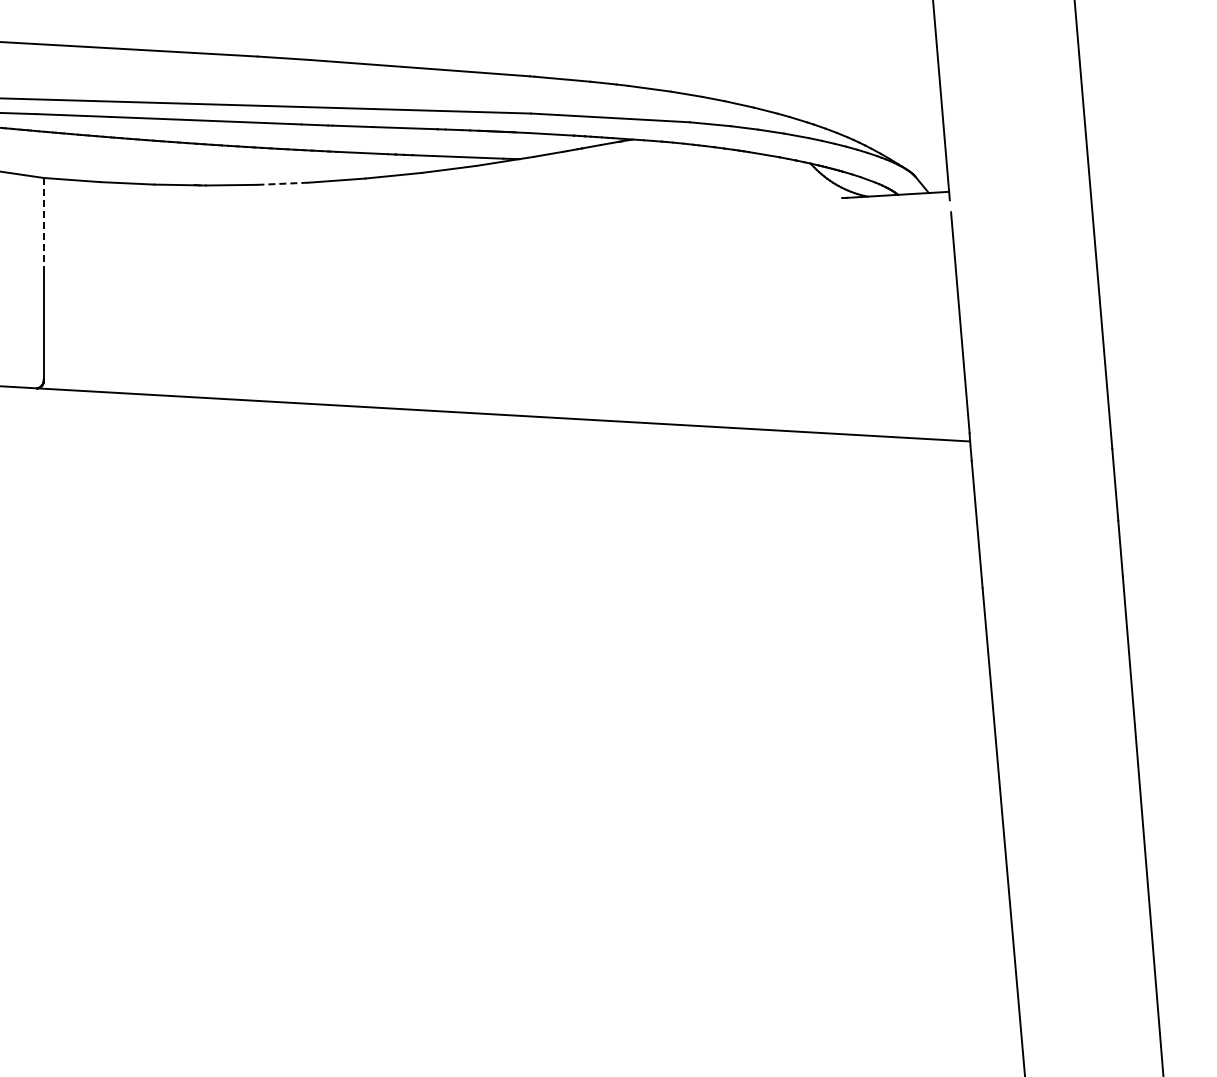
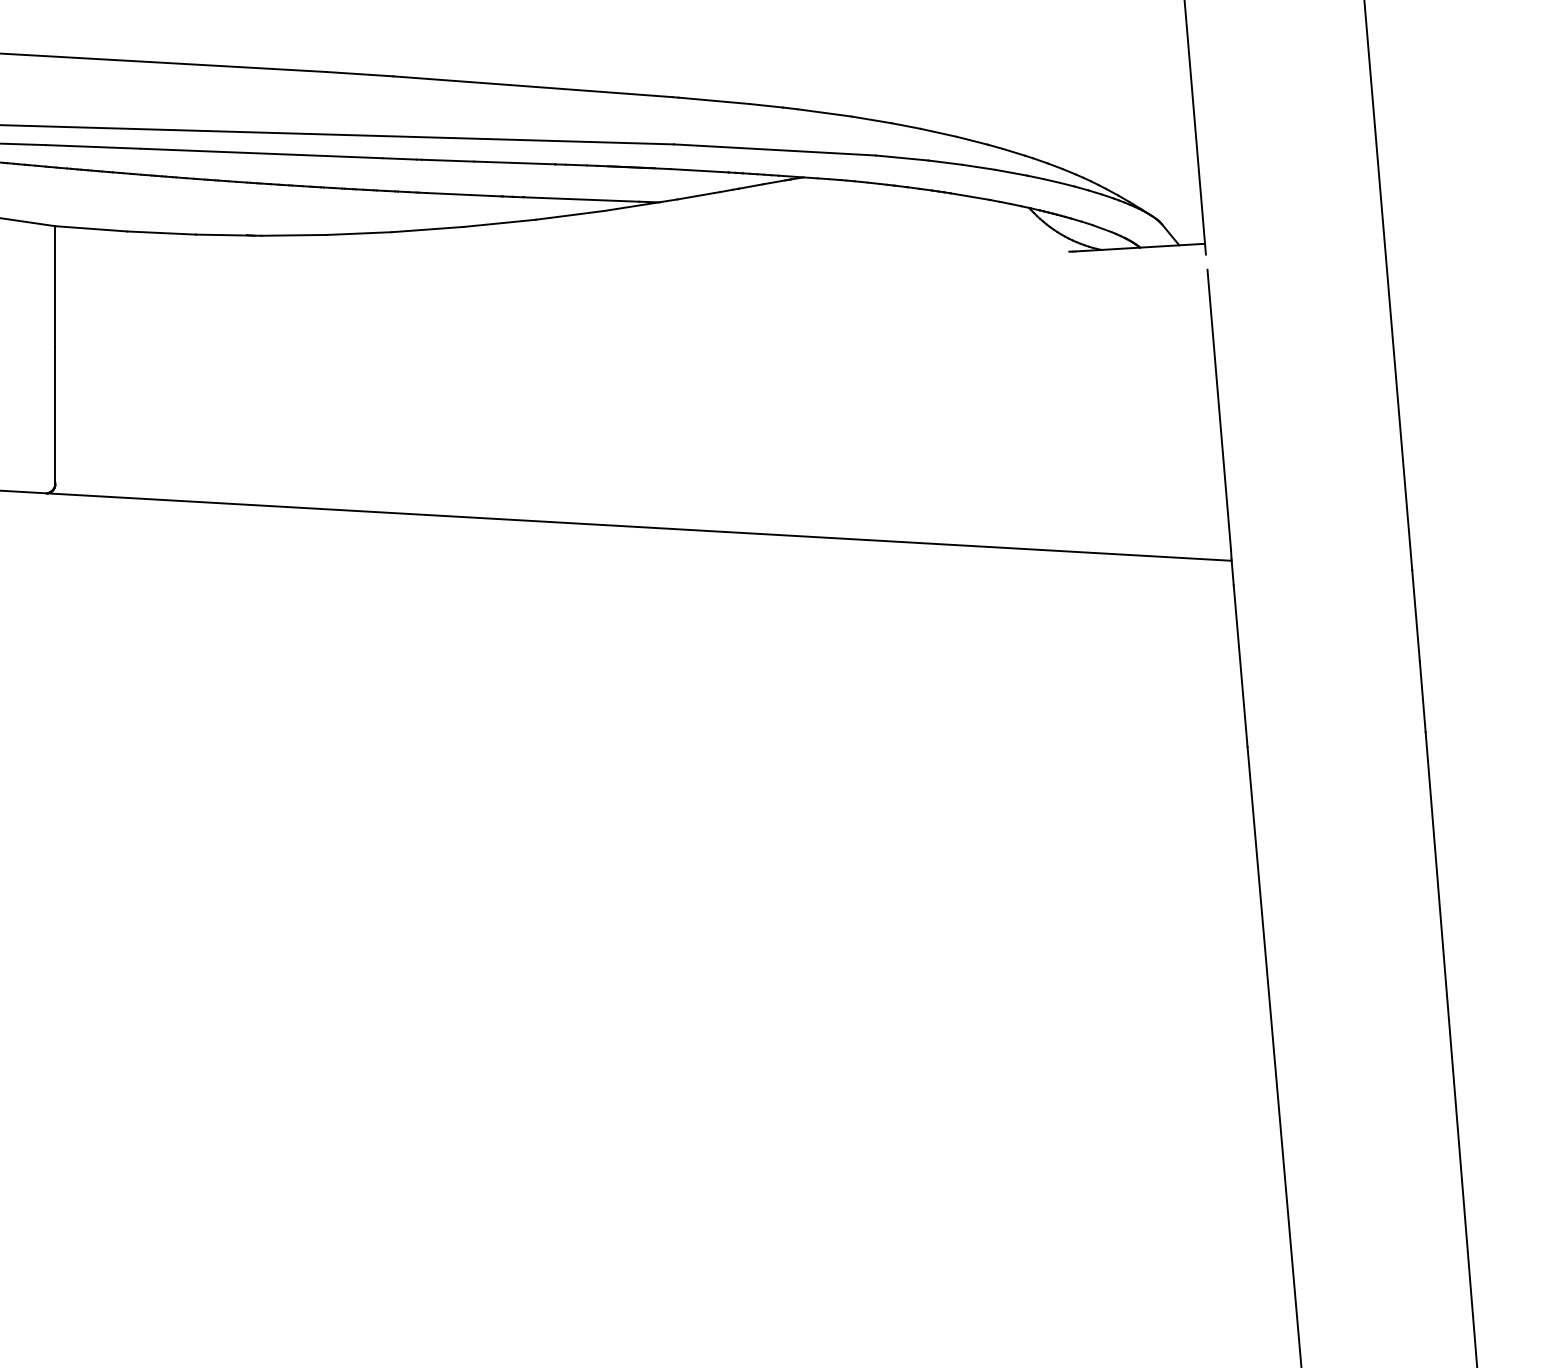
line: (283, 183) -> (359, 233), dashed -> solid
line: (43, 225) -> (55, 286), dashed -> solid

